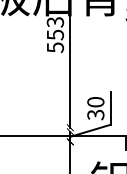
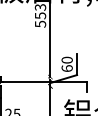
text: (94, 114) -> (66, 68), 30 -> 60

